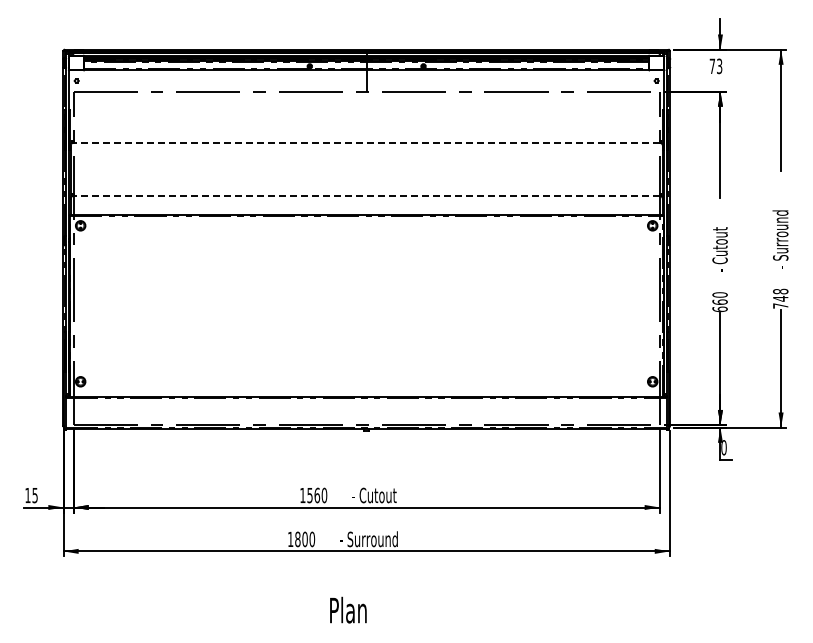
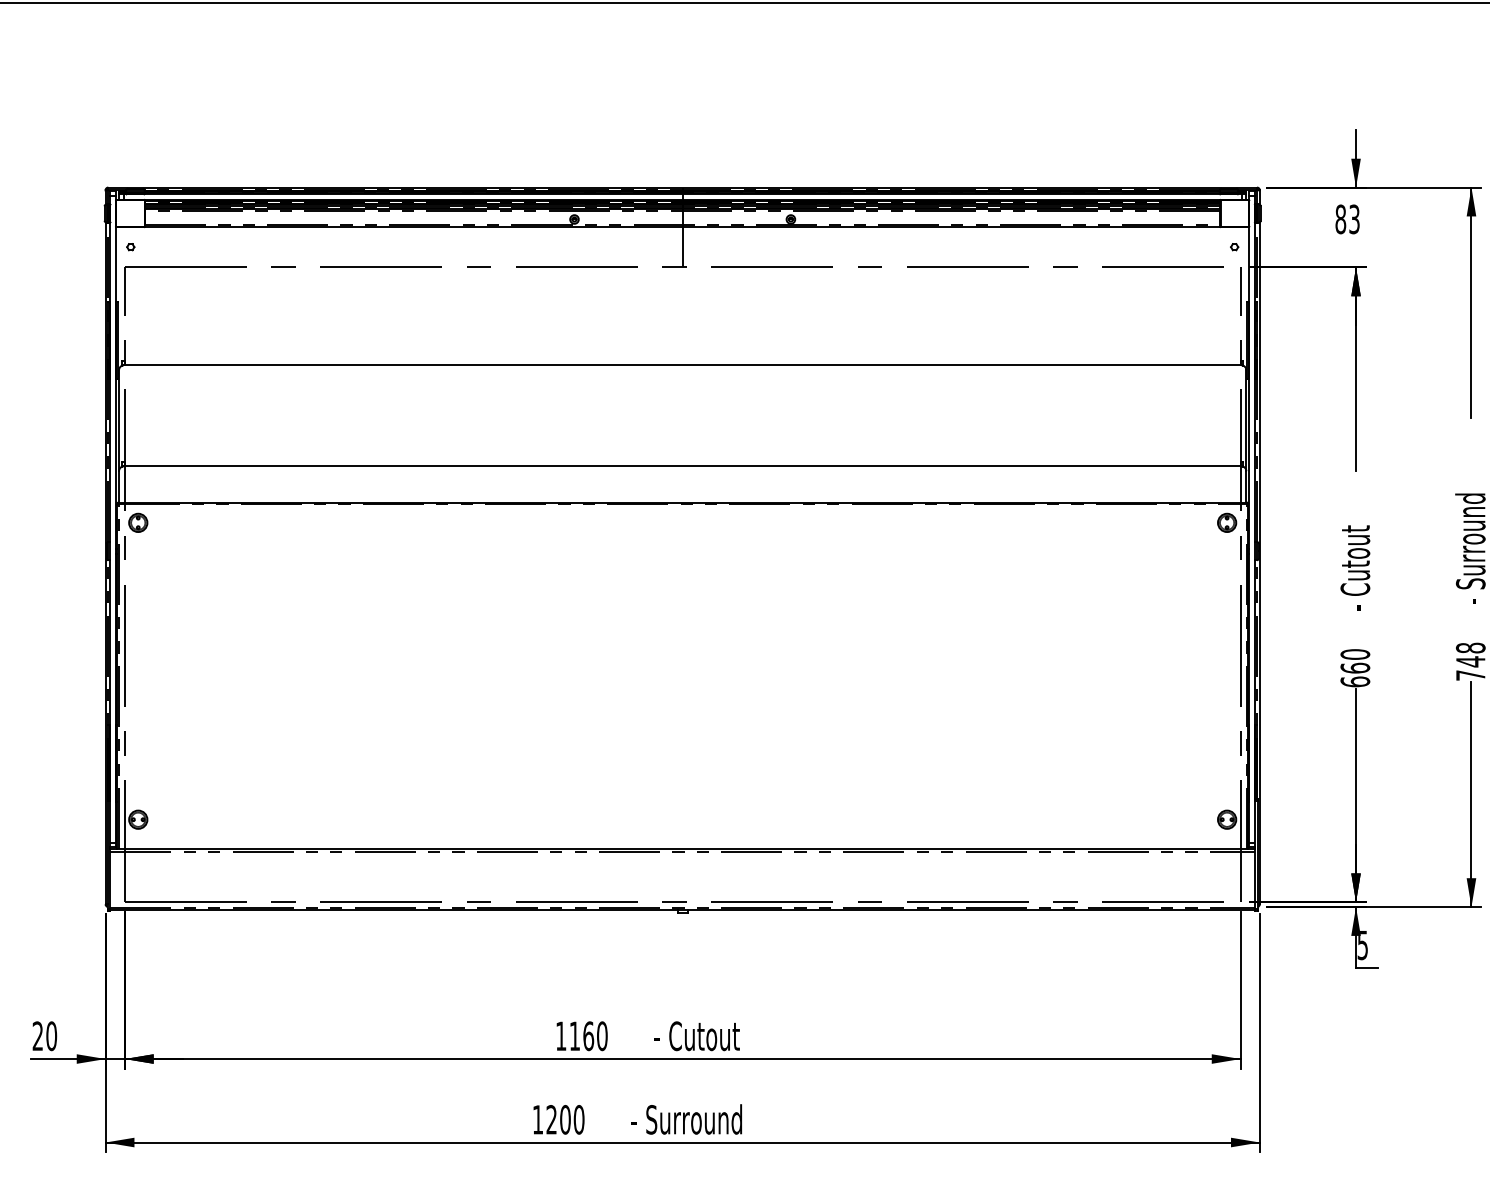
text: (712, 66) -> (1340, 219), 73 -> 83
line: (366, 143) -> (682, 366), dashed -> solid
line: (366, 196) -> (682, 467), dashed -> solid
text: (723, 447) -> (1361, 944), 0 -> 5
text: (31, 495) -> (44, 1036), 15 -> 20
text: (309, 495) -> (573, 1036), 1560 -> 1160
text: (297, 539) -> (551, 1119), 1800 -> 1200

